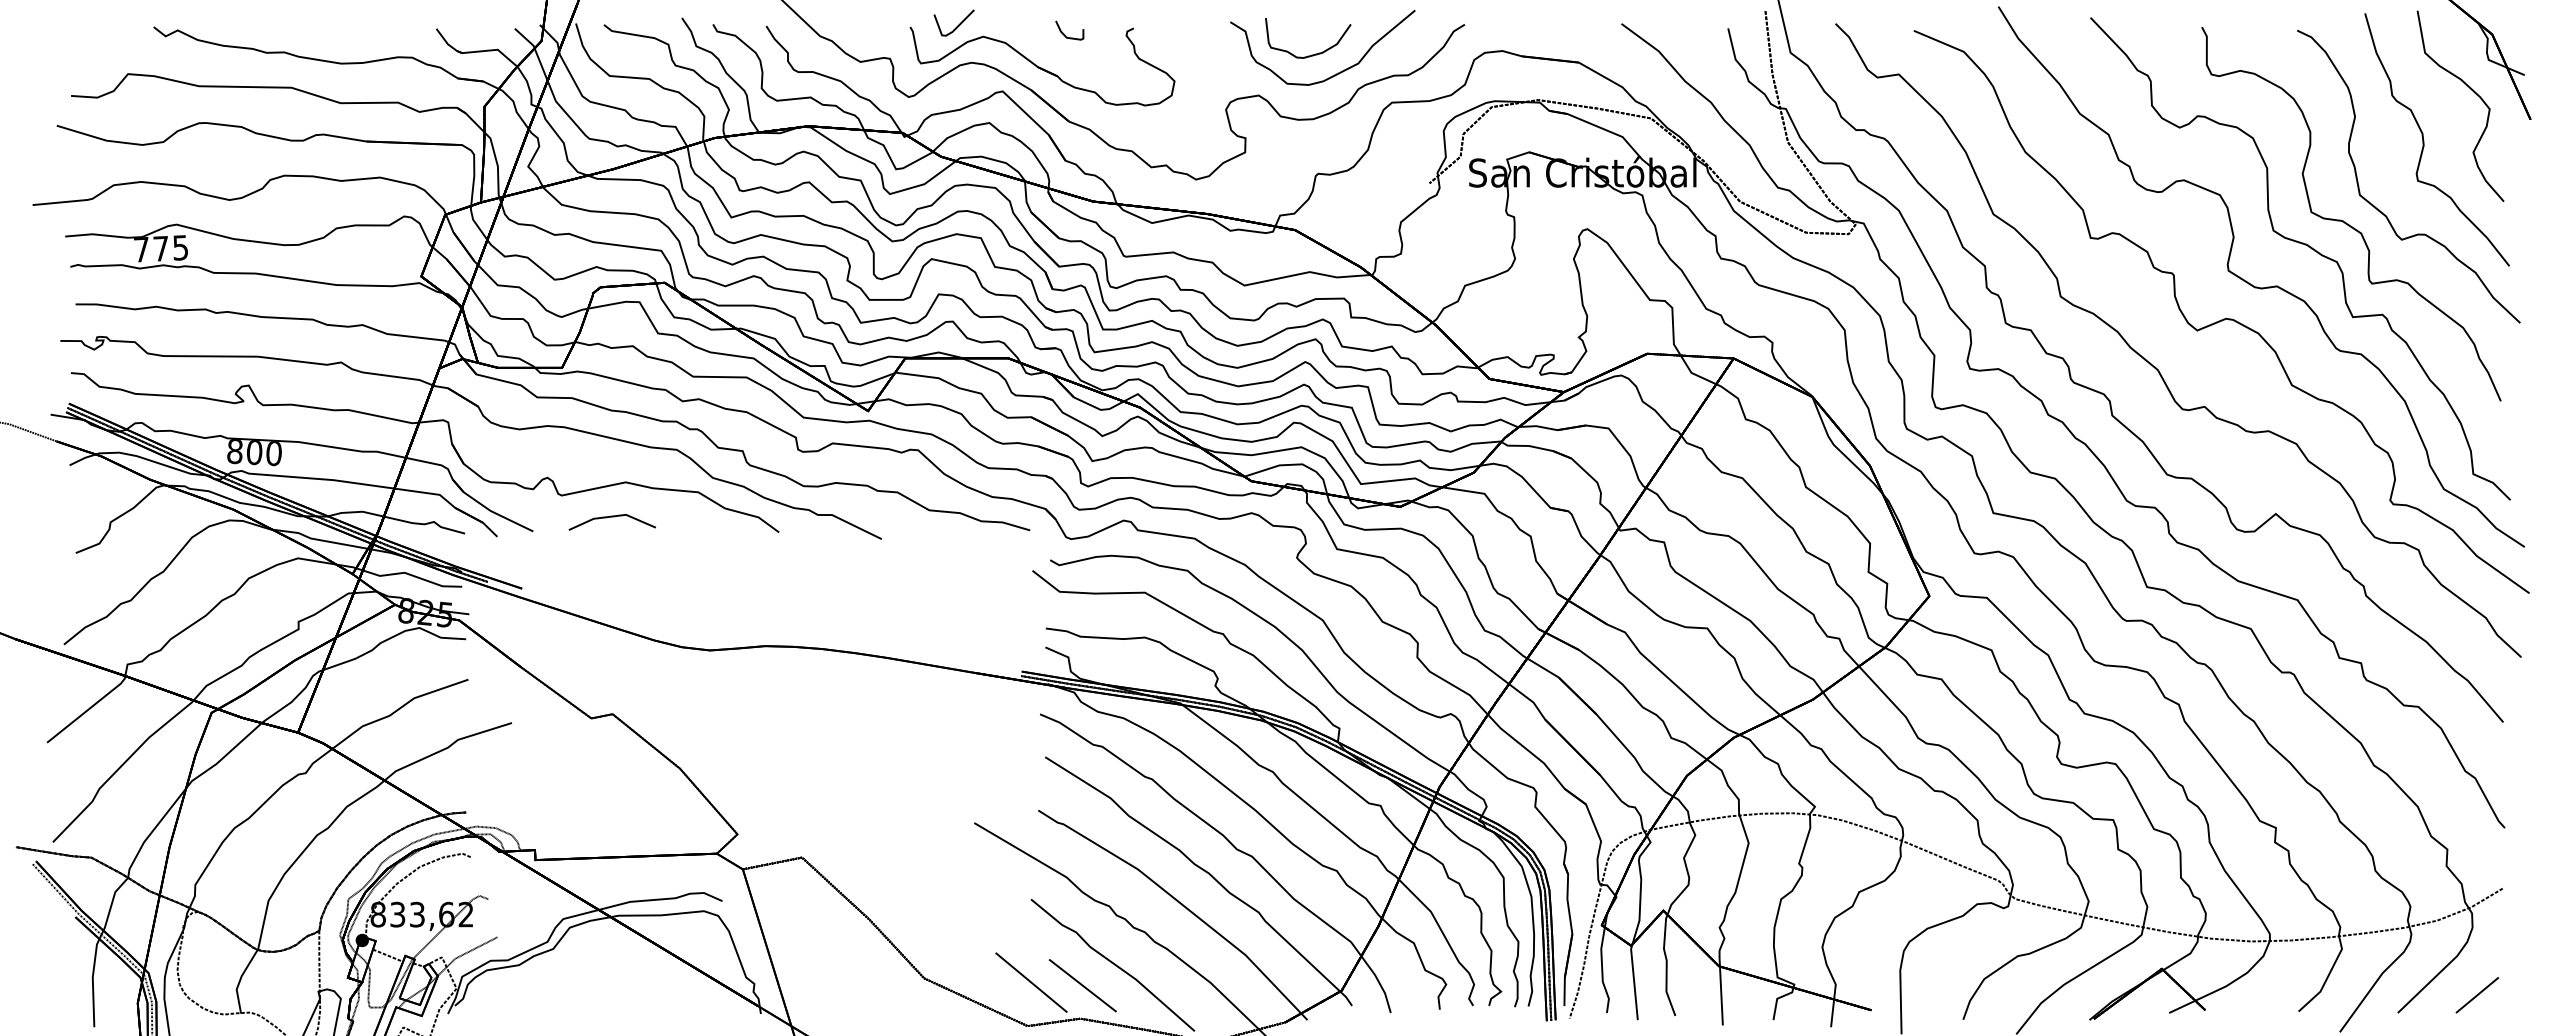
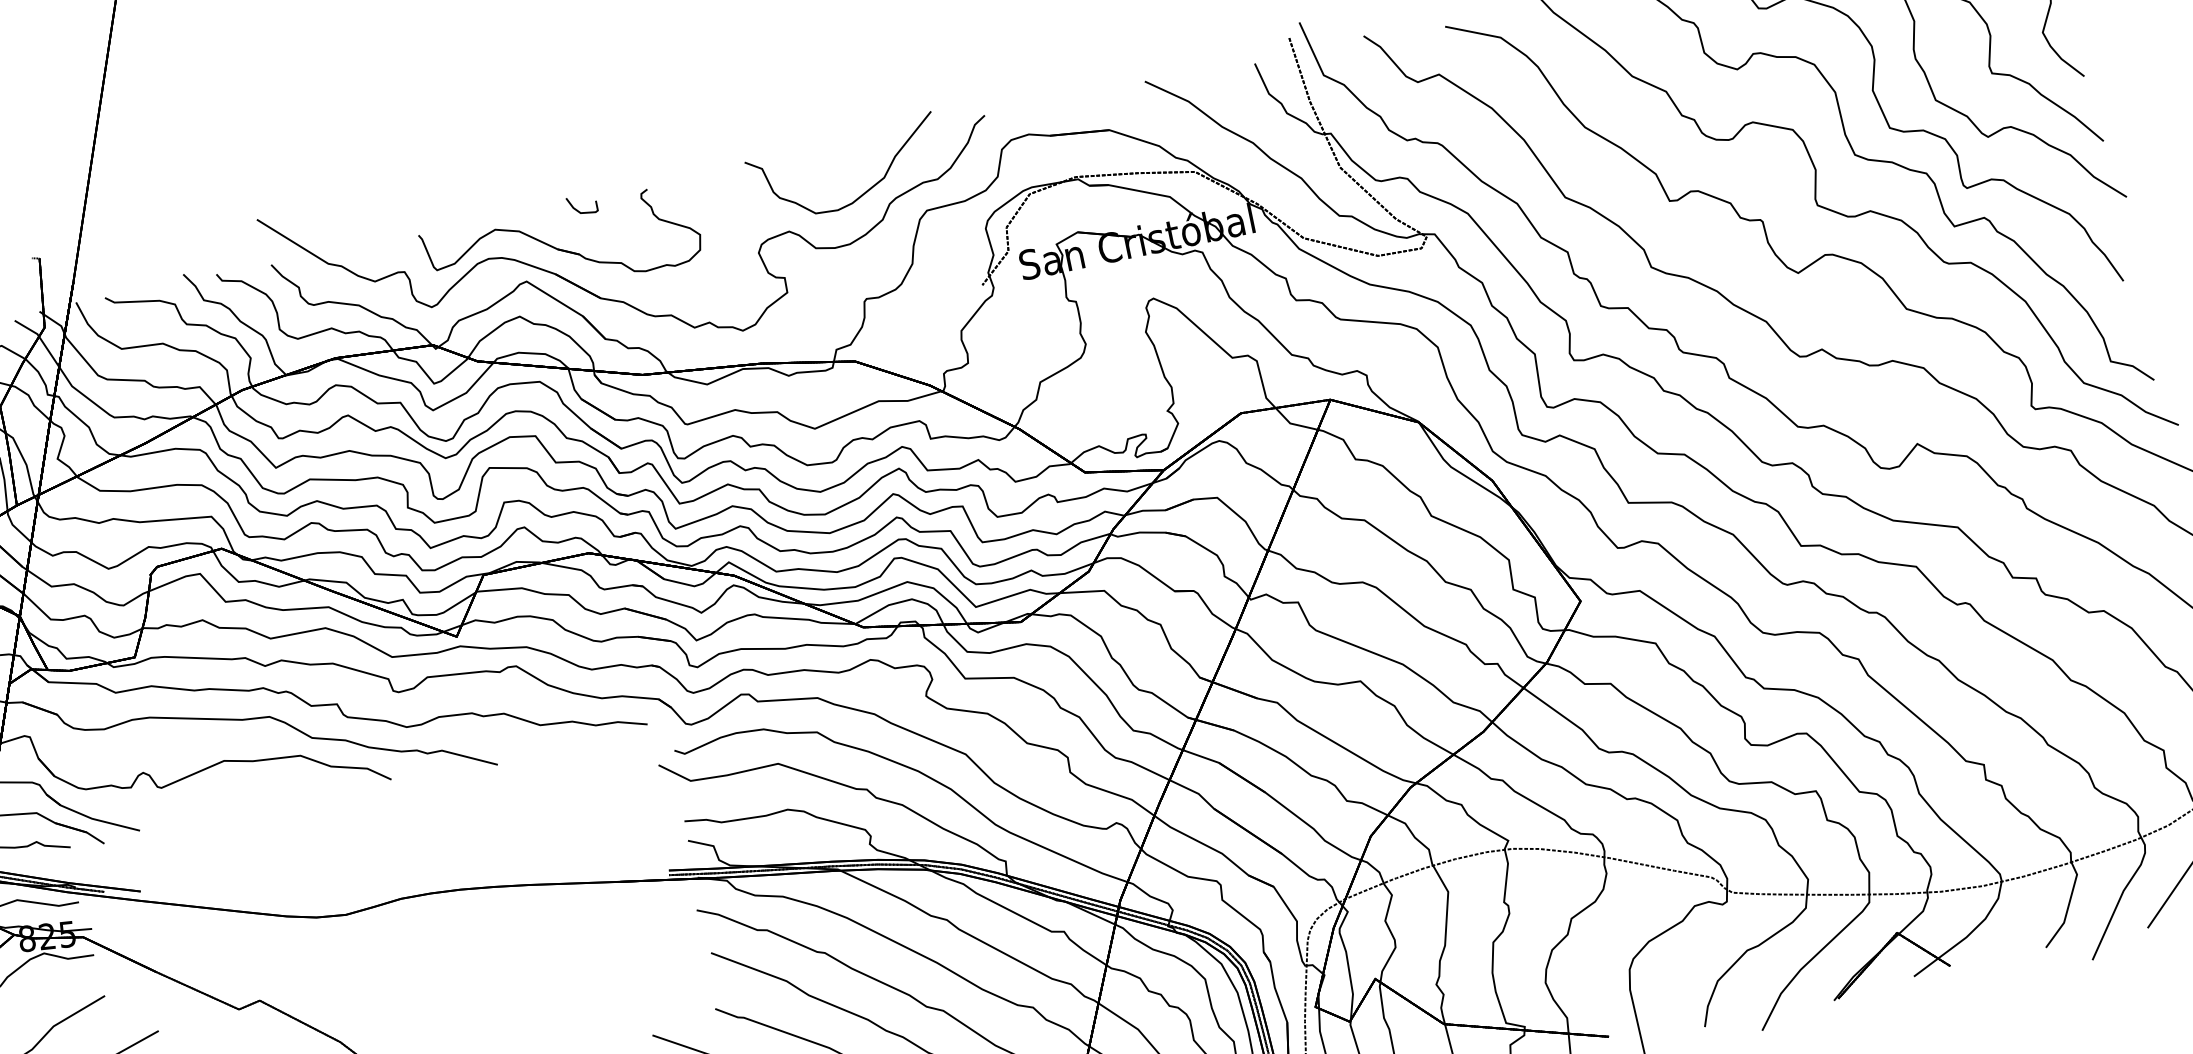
line: (957, 25) -> (466, 223), removed
curve: (1311, 54) -> (834, 178), removed
line: (611, 517) -> (216, 799), removed

